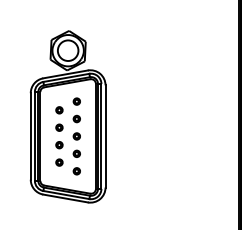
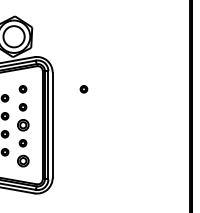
part: (135, 101) -> (83, 89), added
part: (76, 136) -> (22, 125), size x1.6
part: (76, 171) -> (22, 161), size x1.6

